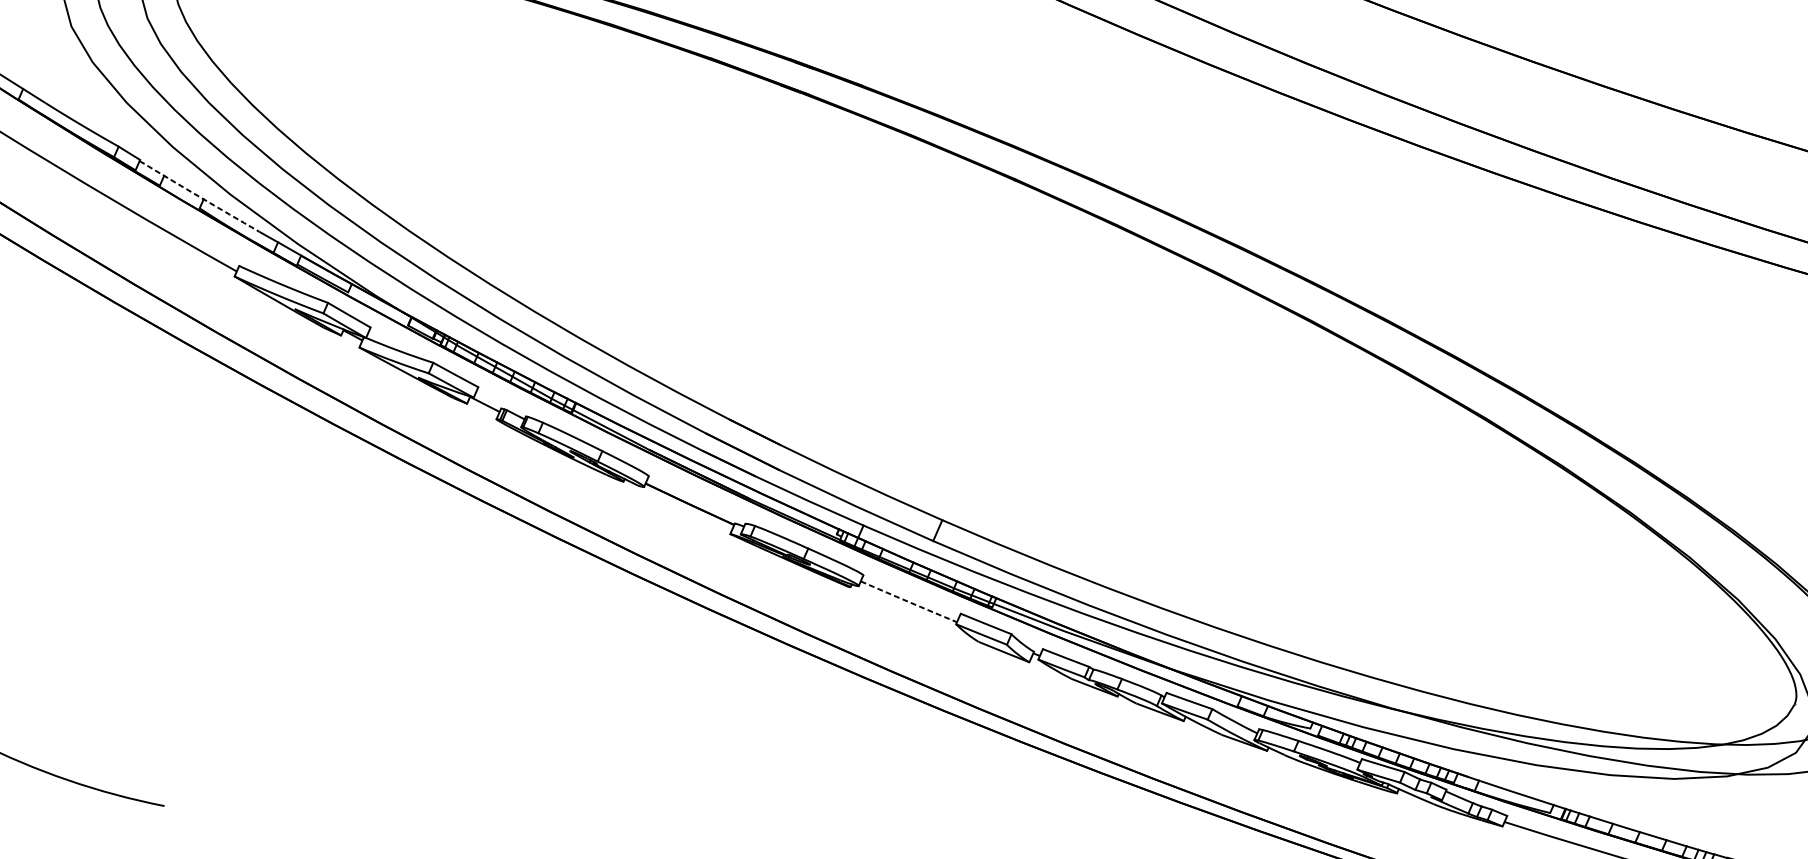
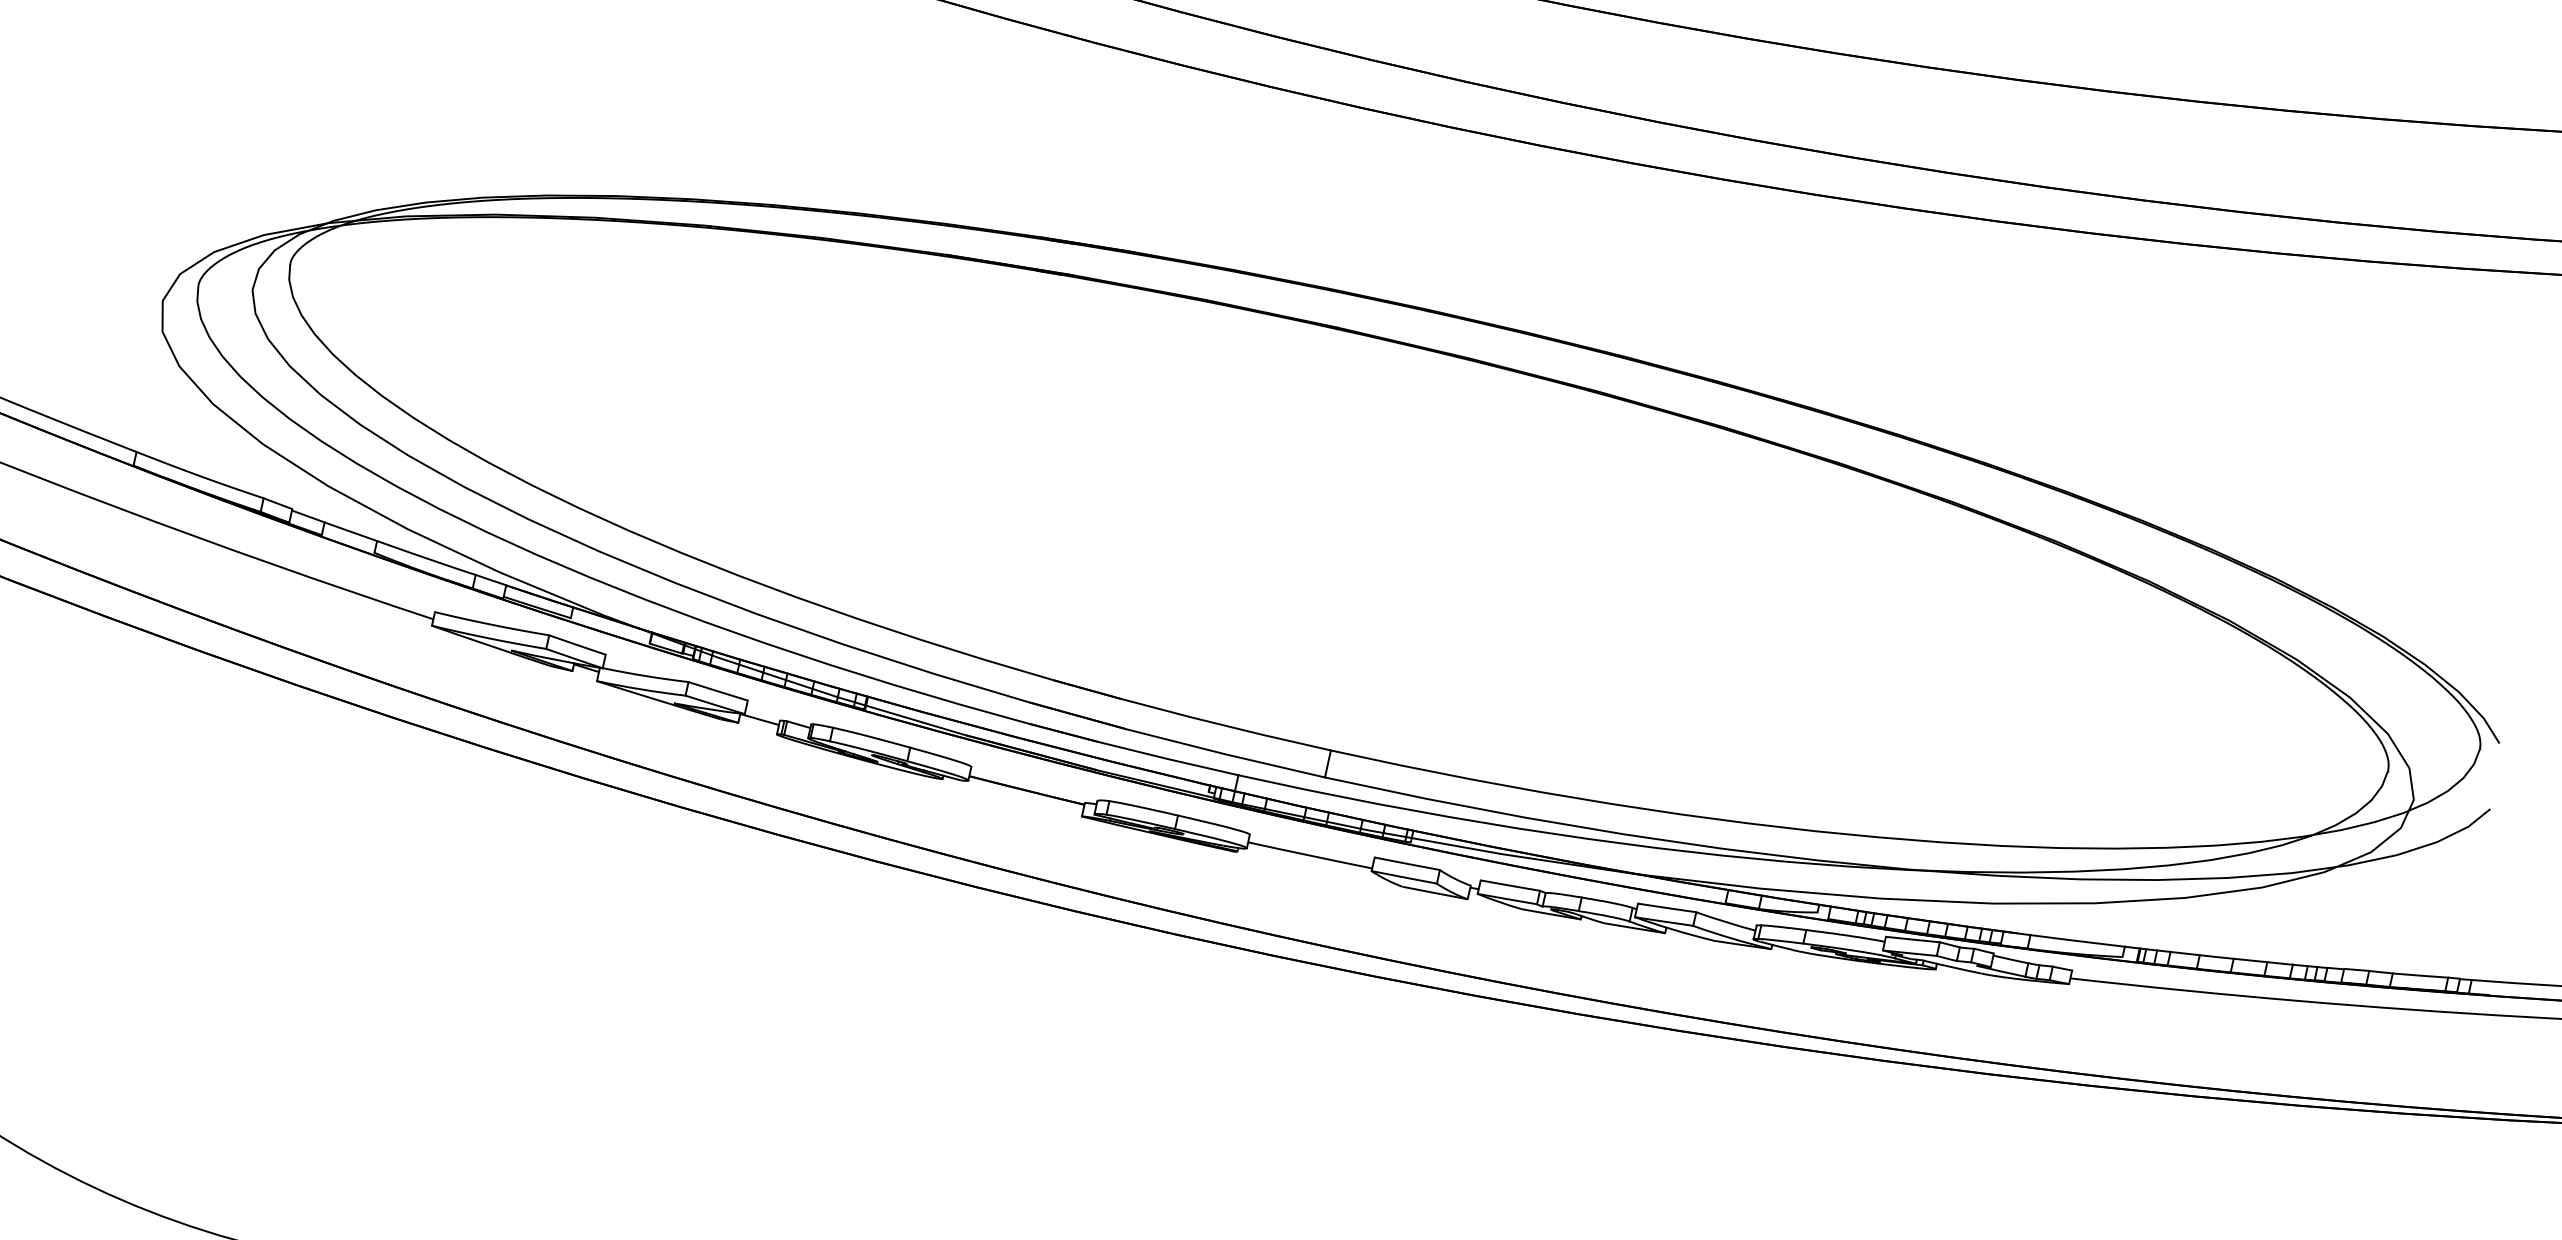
arc: (199, 197) -> (371, 539), dashed -> solid
arc: (909, 601) -> (1310, 855), dashed -> solid

